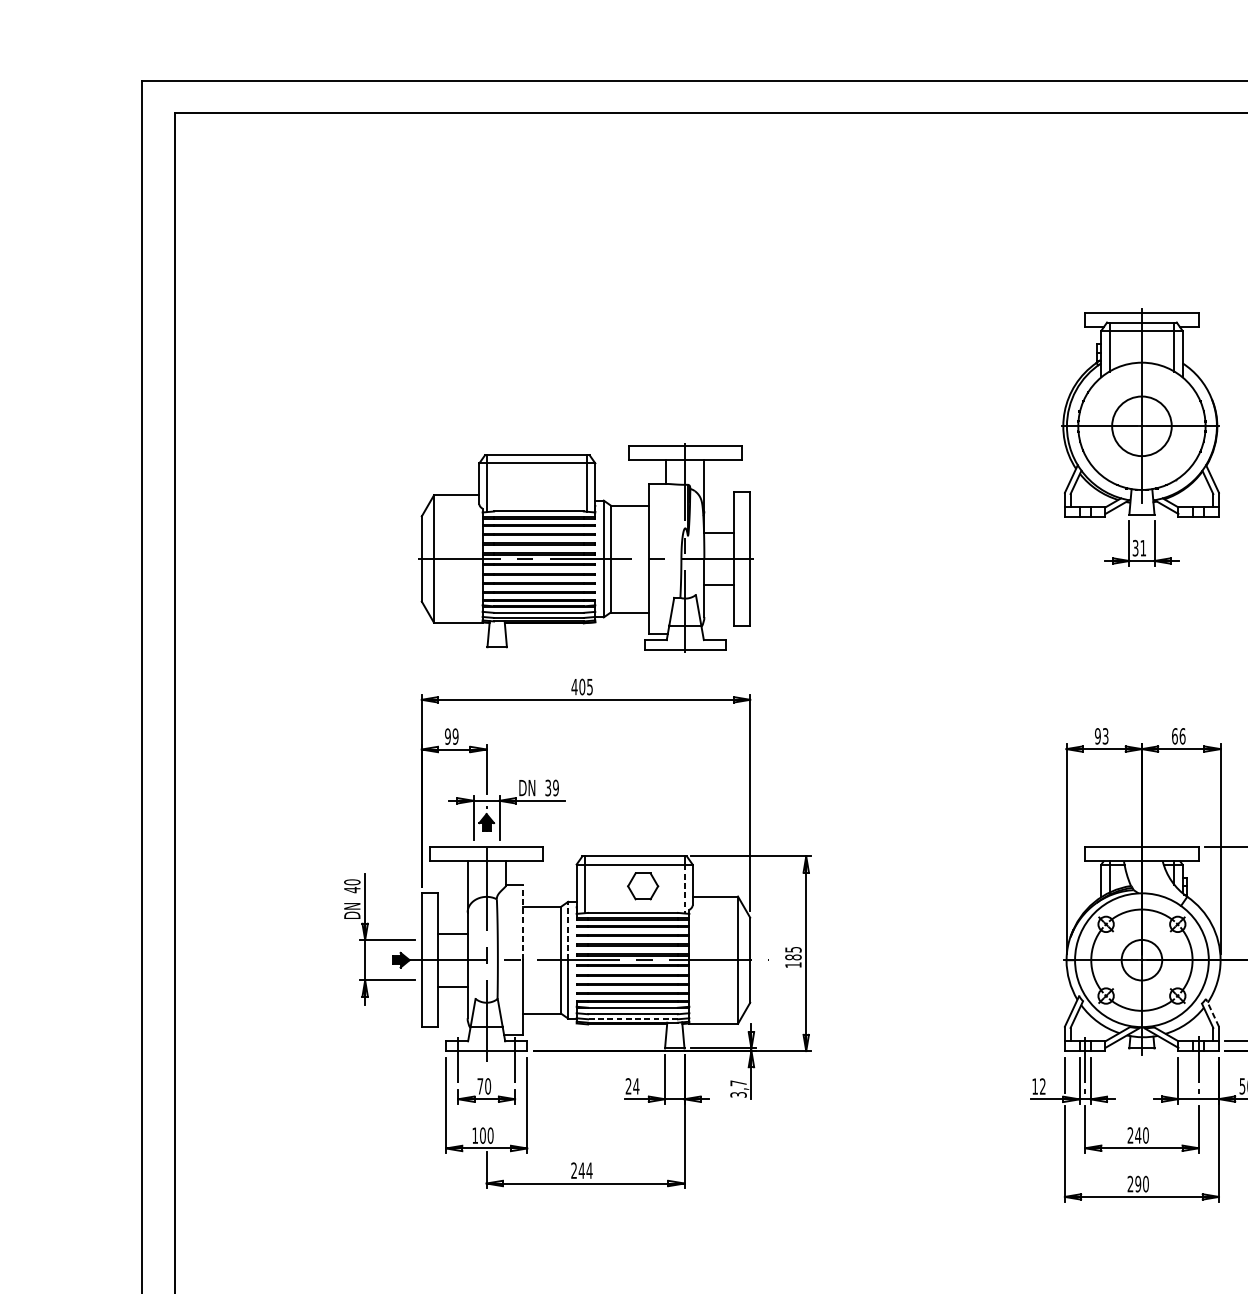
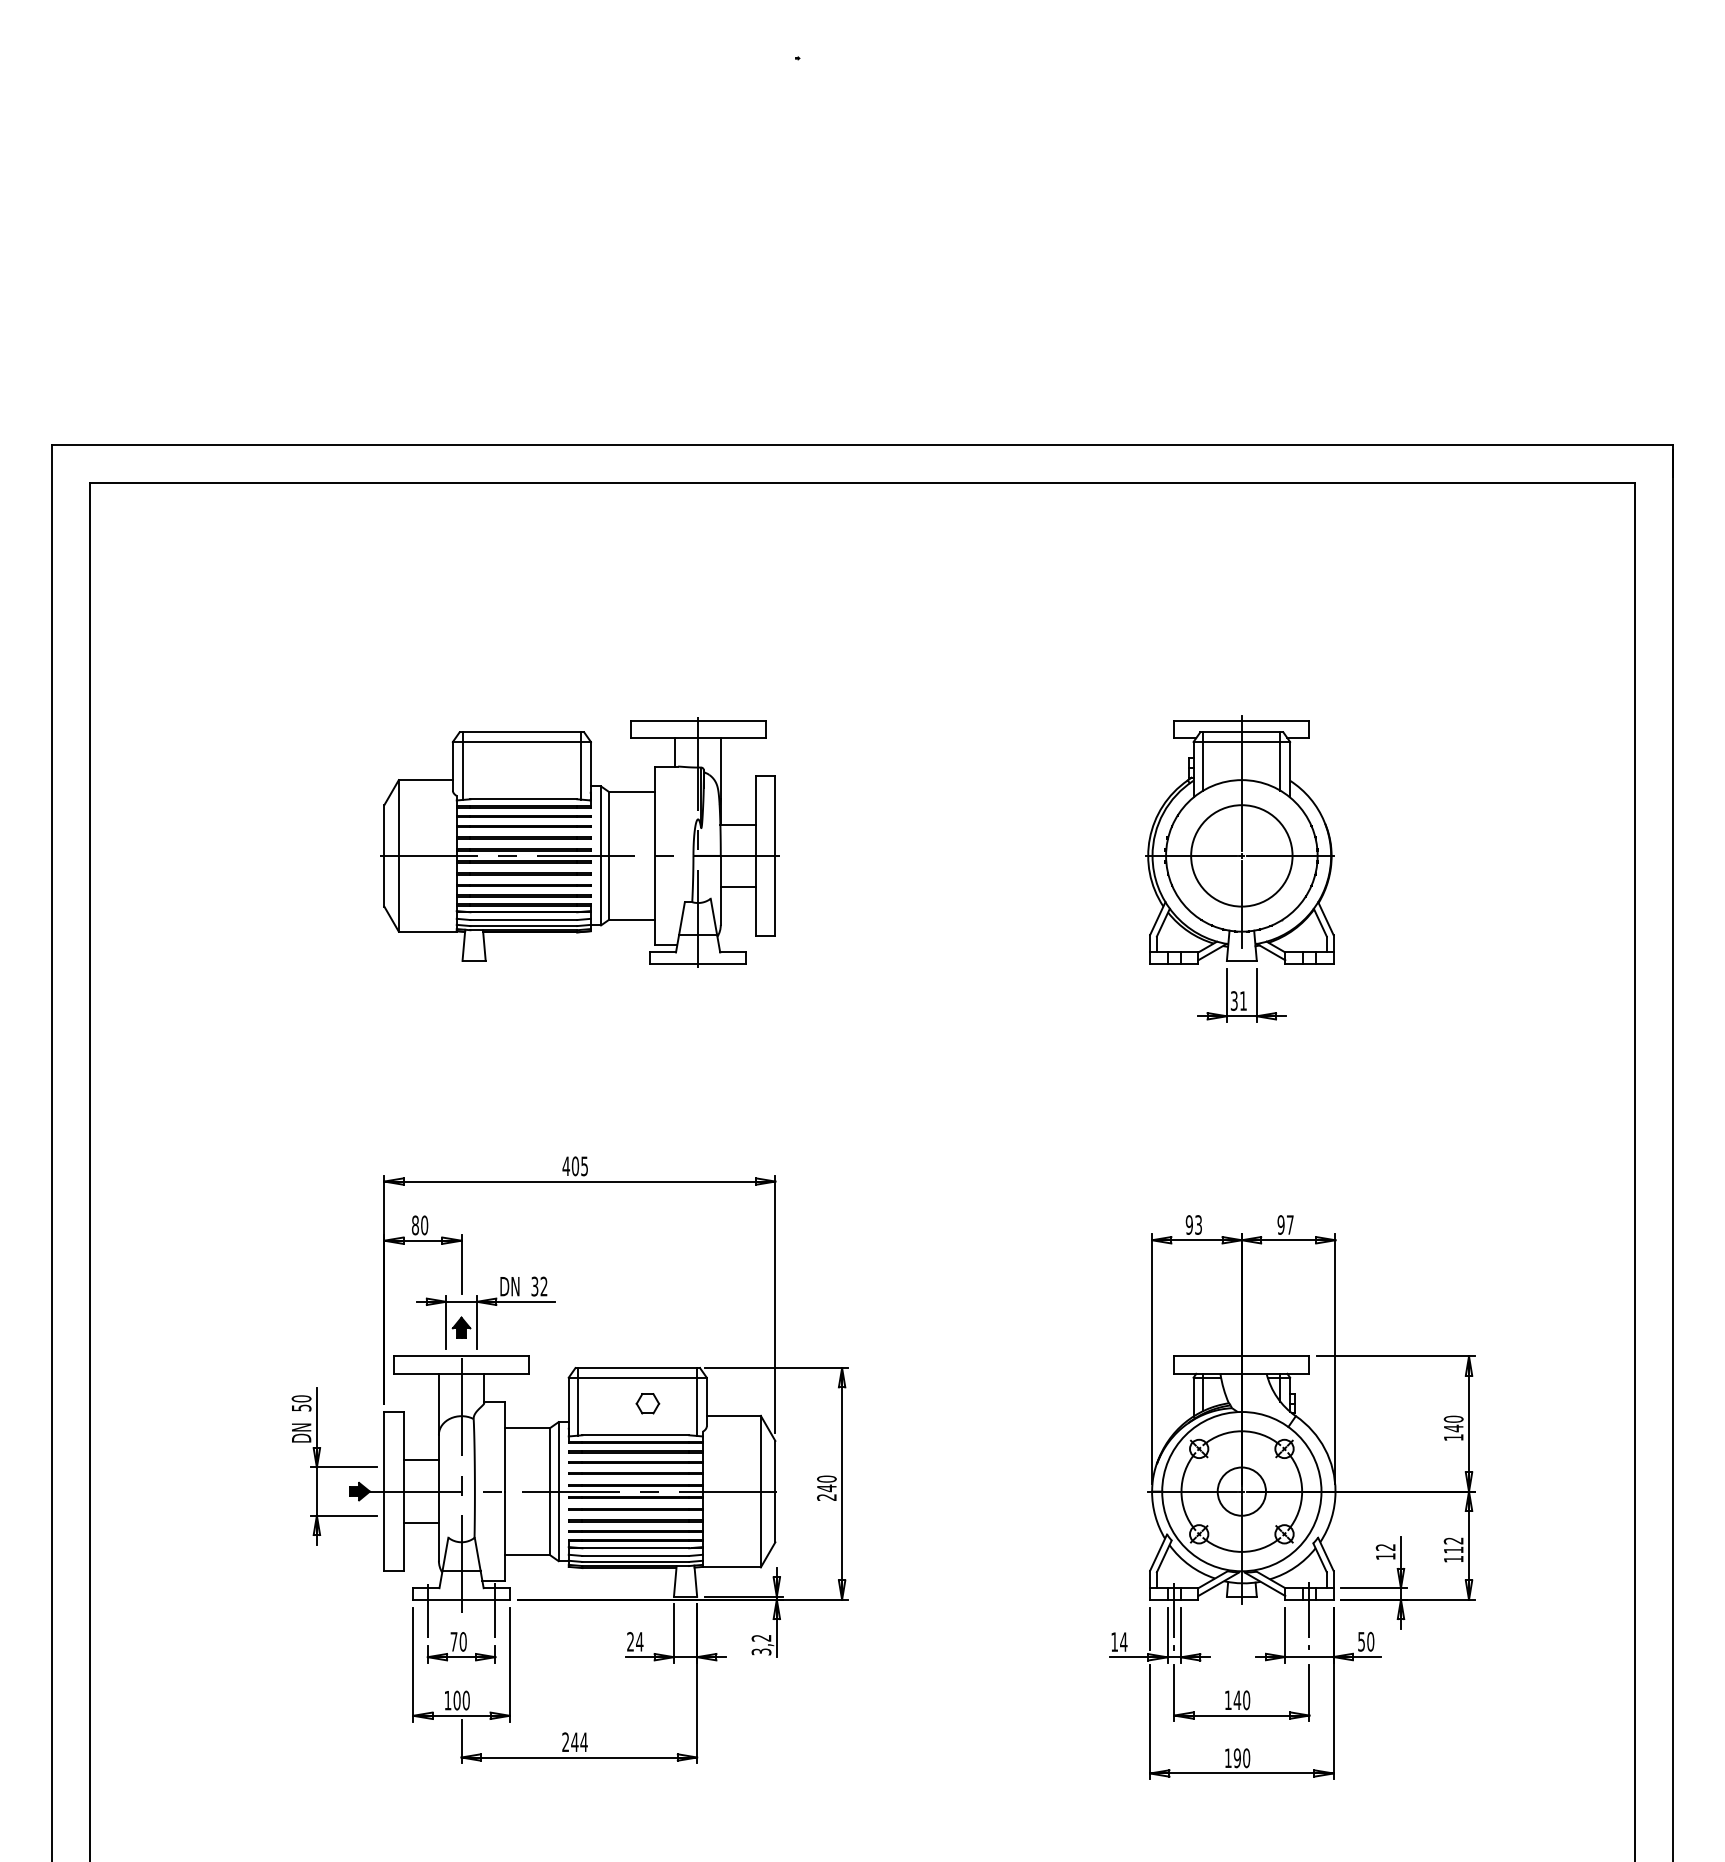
circle: (1141, 425) -> (1241, 855), size x1.43
part: (585, 547) -> (579, 842), moved
text: (1178, 735) -> (1285, 1224), 66 -> 97
text: (451, 736) -> (419, 1225), 99 -> 80
text: (555, 787) -> (543, 1286), 39 -> 32
part: (642, 886) -> (647, 1403), size x0.62
text: (352, 889) -> (301, 1407), 40 -> 50
line: (684, 889) -> (697, 1407), dashed -> solid
line: (523, 922) -> (505, 1446), dashed -> solid
line: (568, 930) -> (558, 1456), dashed -> solid
text: (793, 956) -> (826, 1487), 185 -> 240
line: (1212, 1012) -> (1325, 1553), dashed -> solid
line: (632, 1018) -> (635, 1561), dashed -> solid
text: (738, 1082) -> (761, 1637), 3,7 -> 3,2
text: (1042, 1086) -> (1123, 1641), 12 -> 14
text: (1129, 1134) -> (1227, 1699), 240 -> 140
text: (1129, 1183) -> (1227, 1757), 290 -> 190

